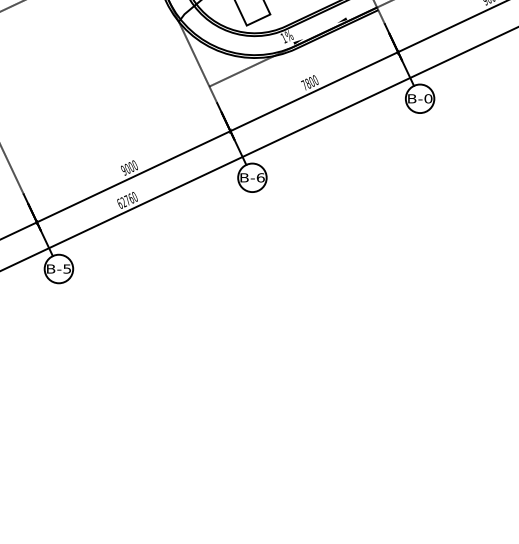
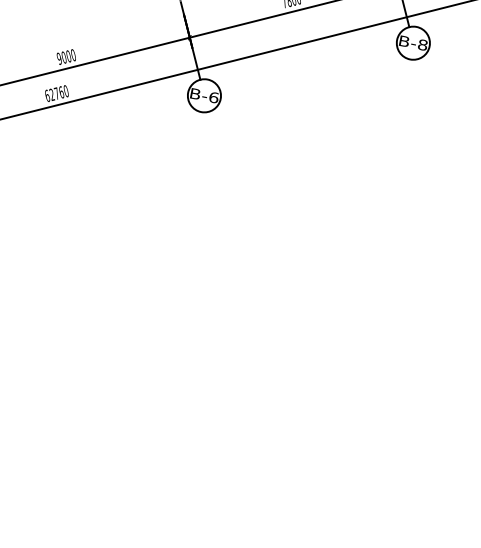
text: (428, 98) -> (423, 44), B-0 -> B-8

